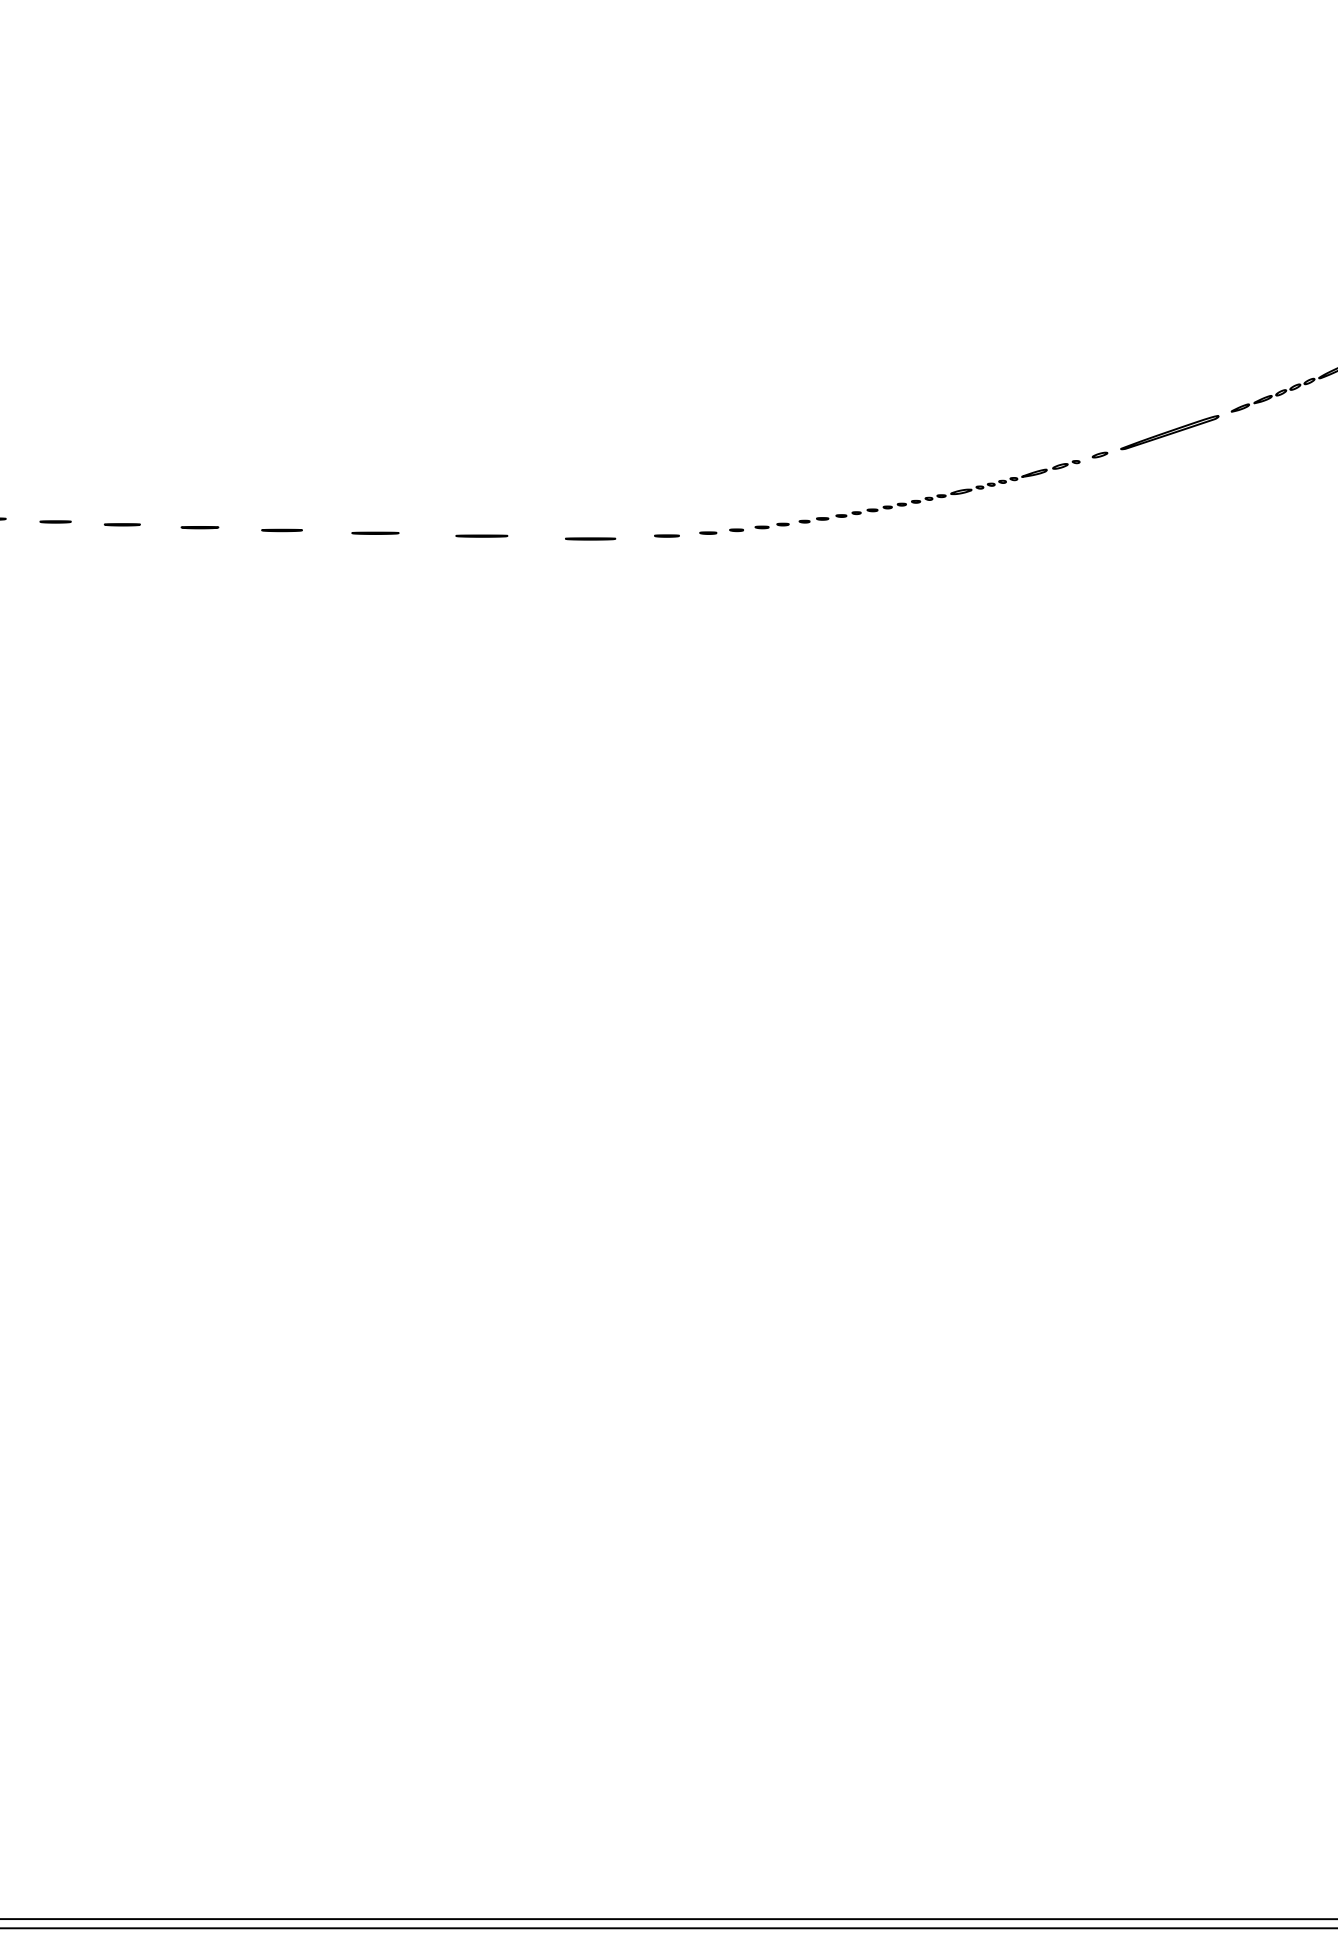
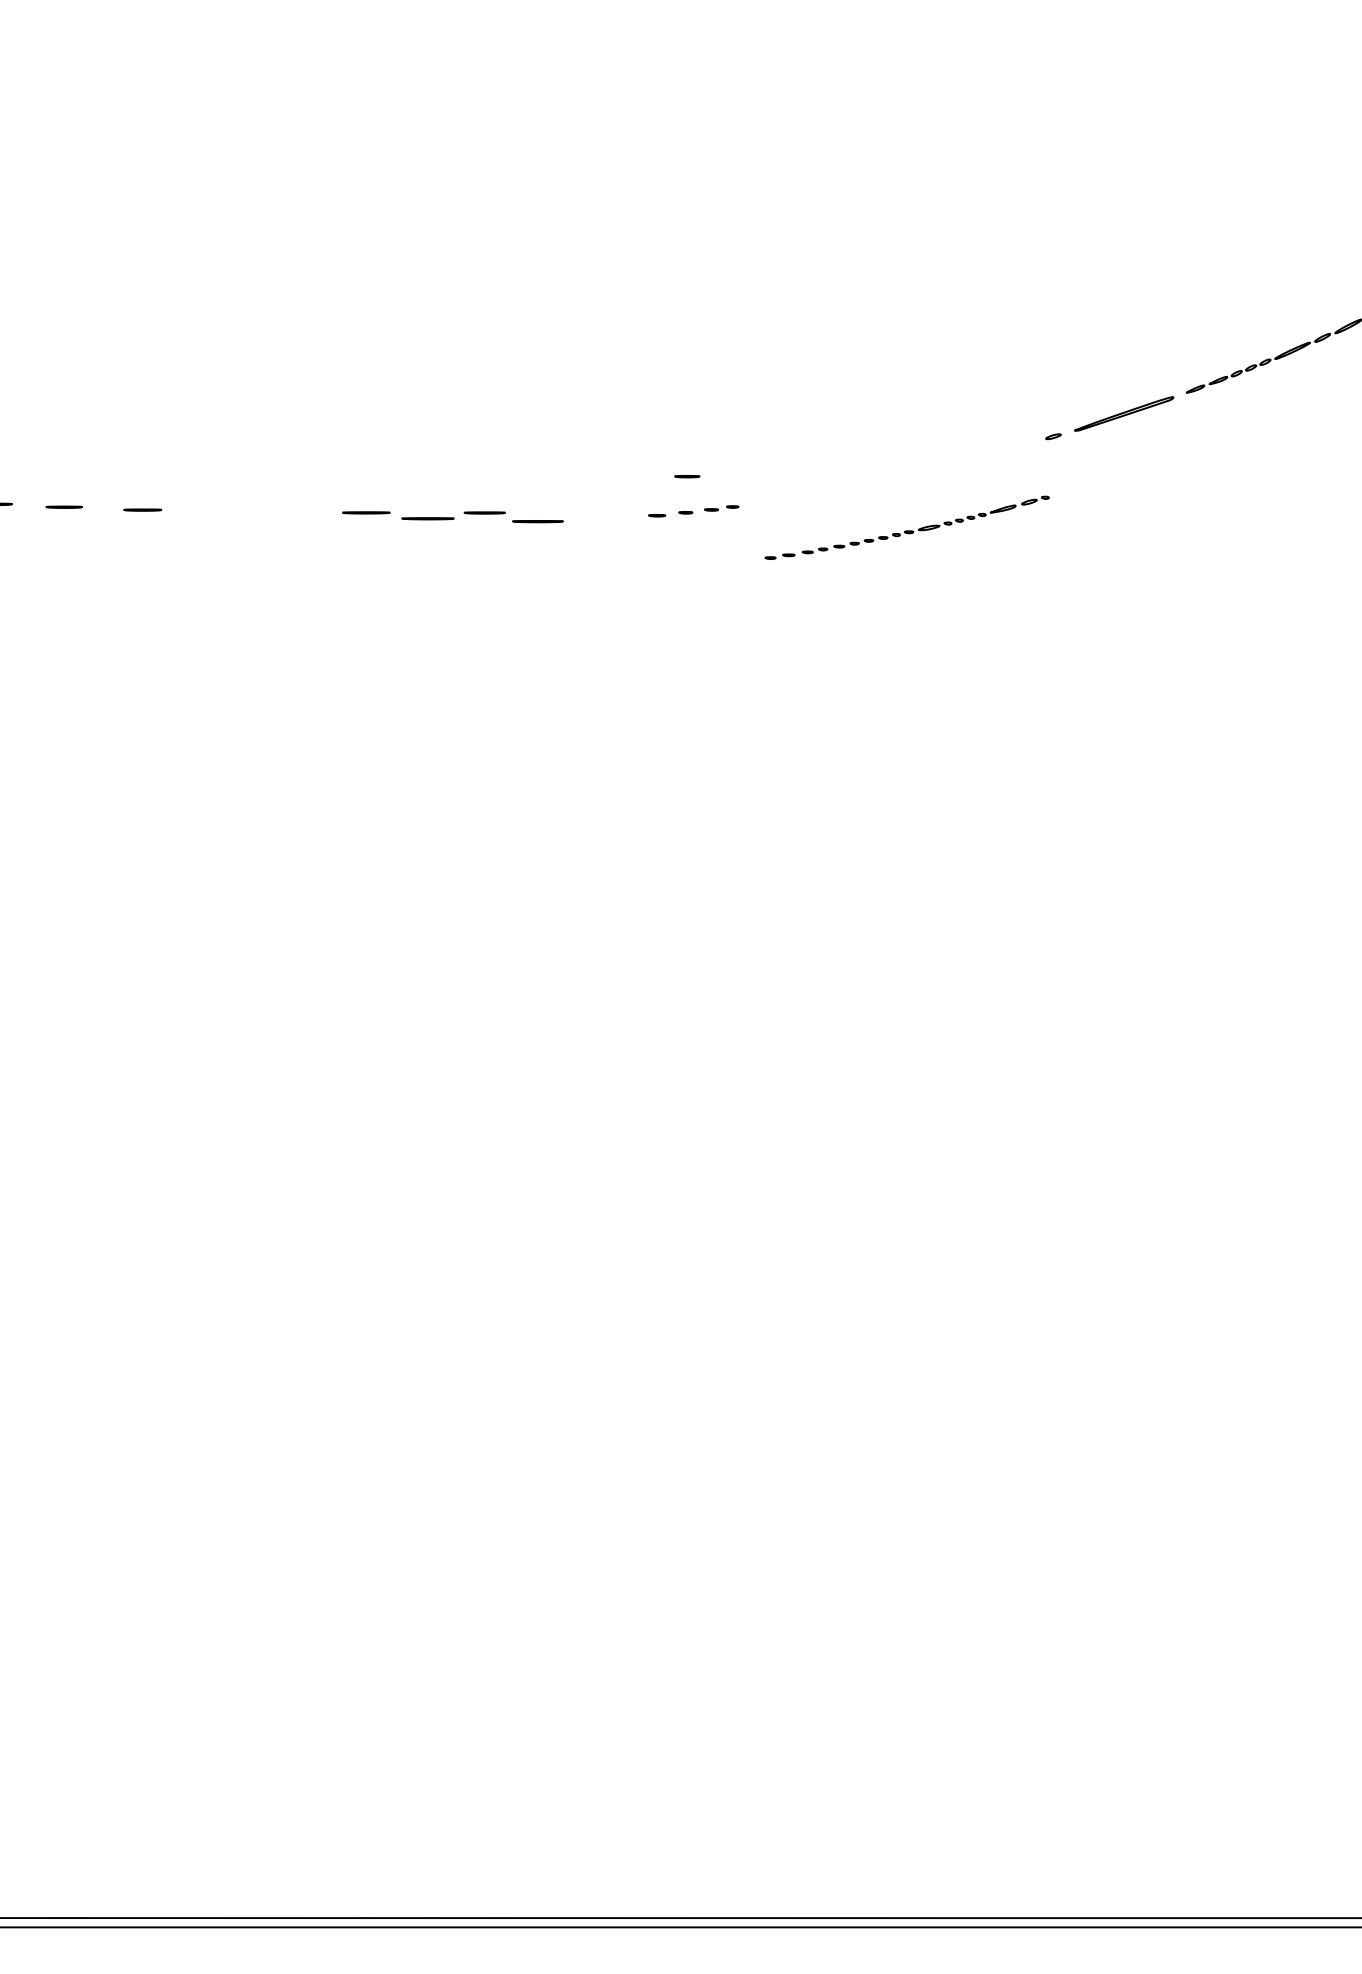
part: (938, 491) -> (906, 527), moved
line: (281, 529) -> (484, 512), moved
line: (375, 532) -> (366, 512), moved
line: (667, 535) -> (687, 476), moved

